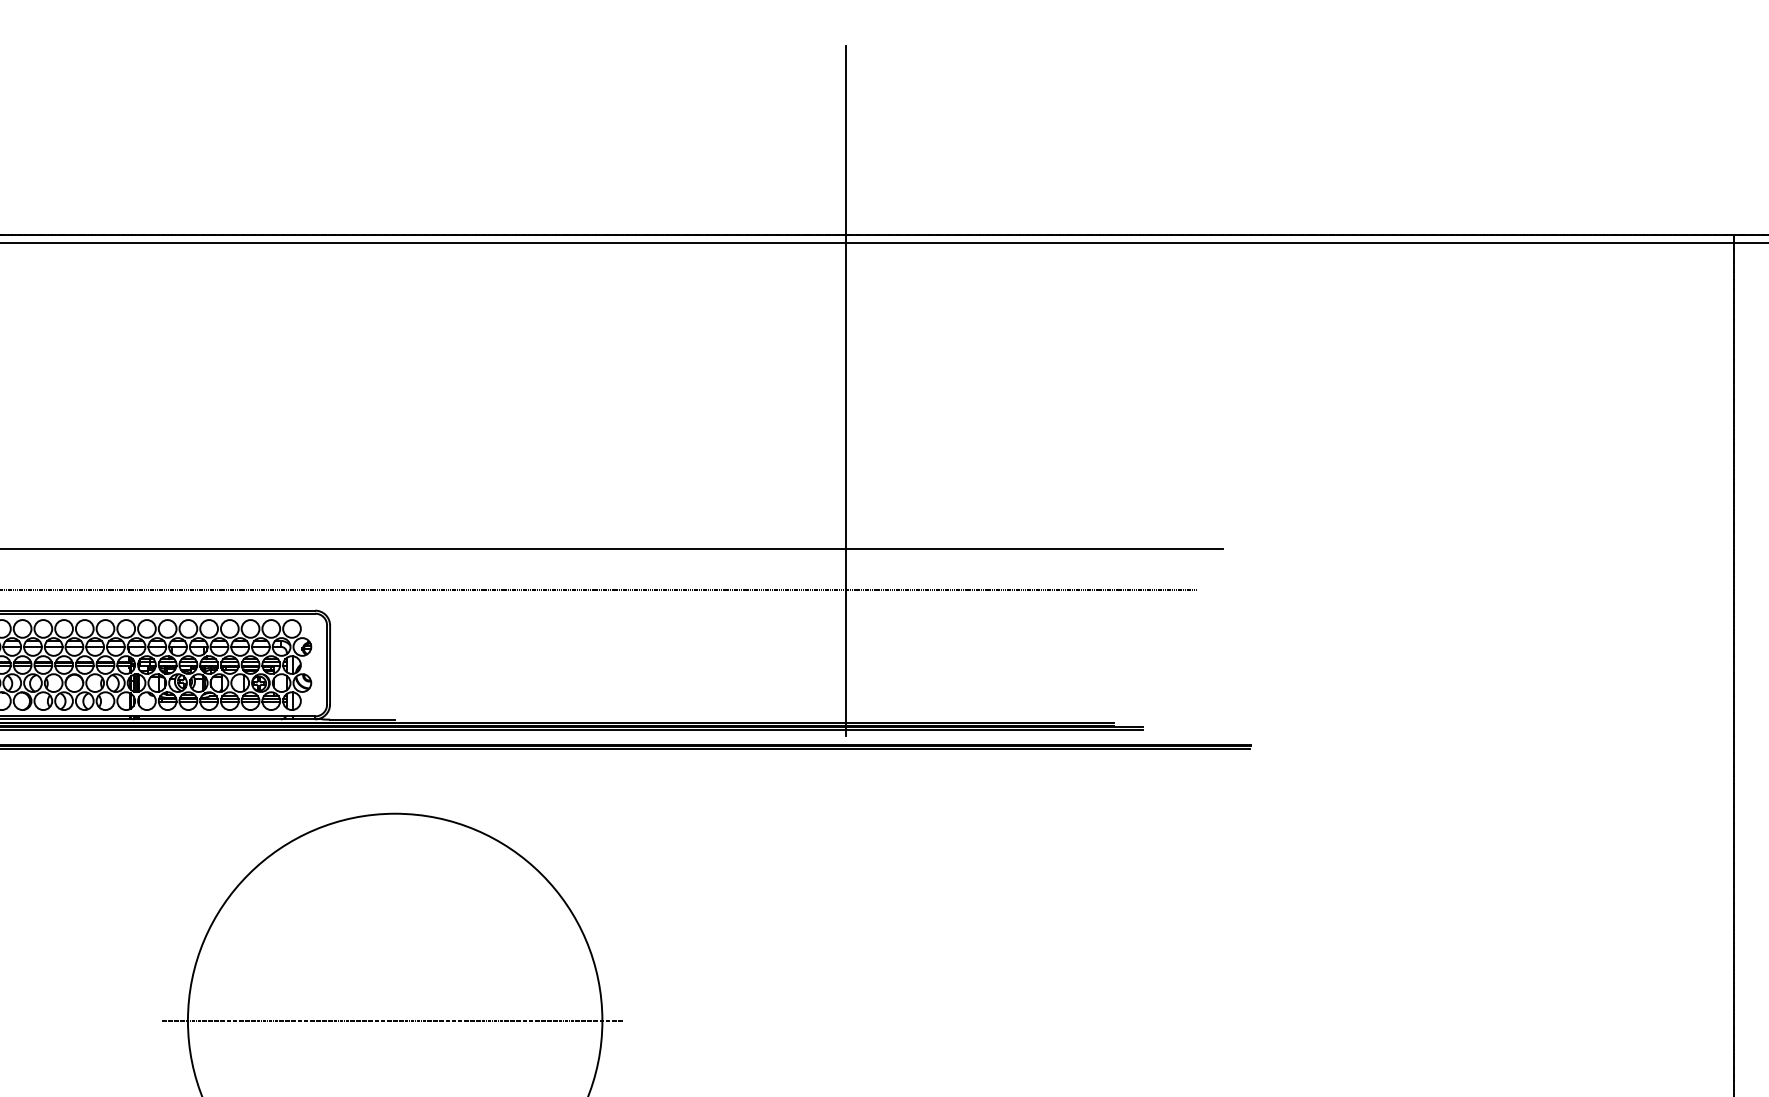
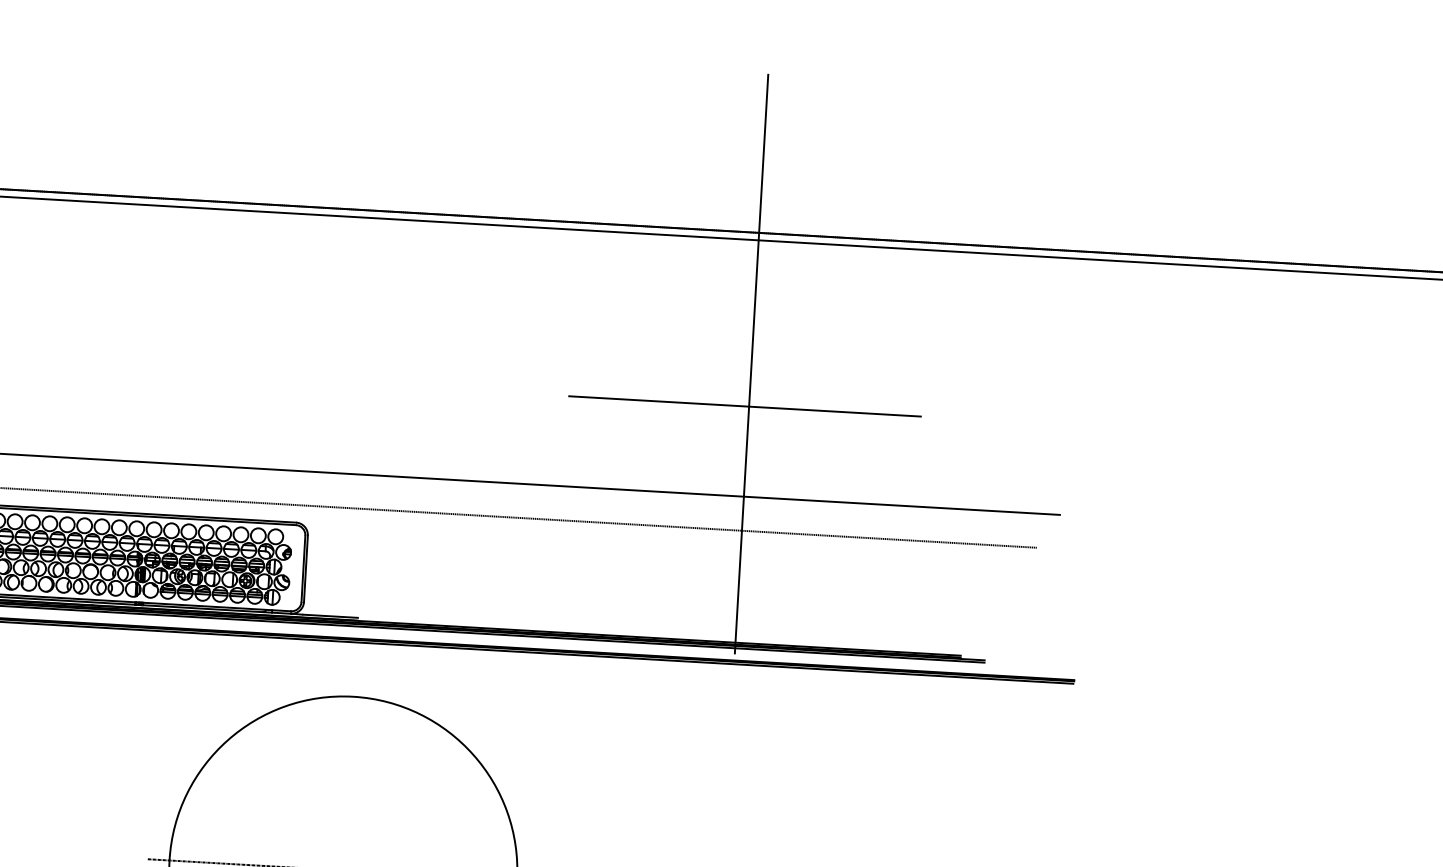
line: (840, 441) -> (744, 406), added

